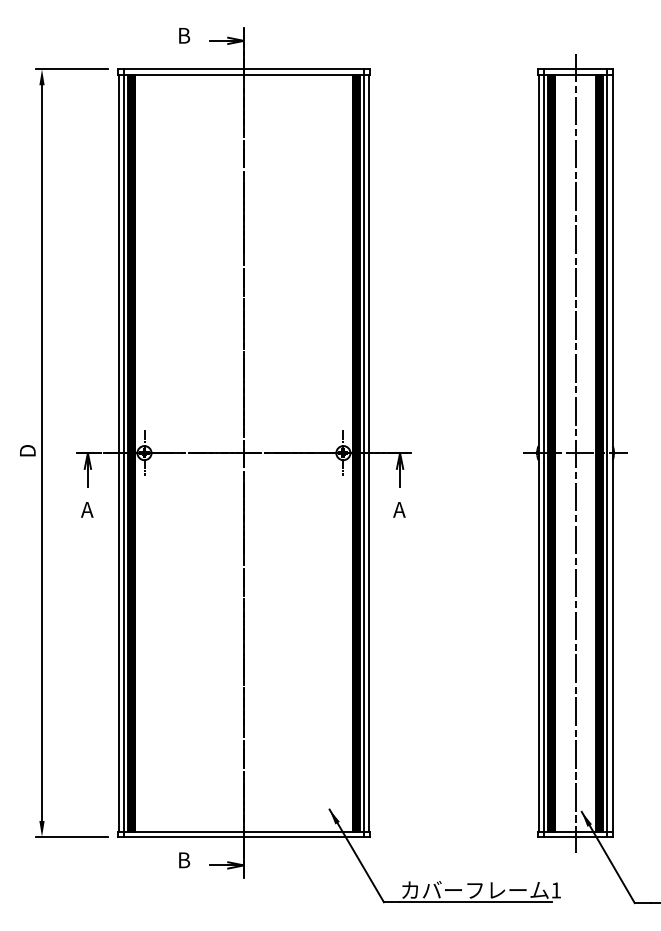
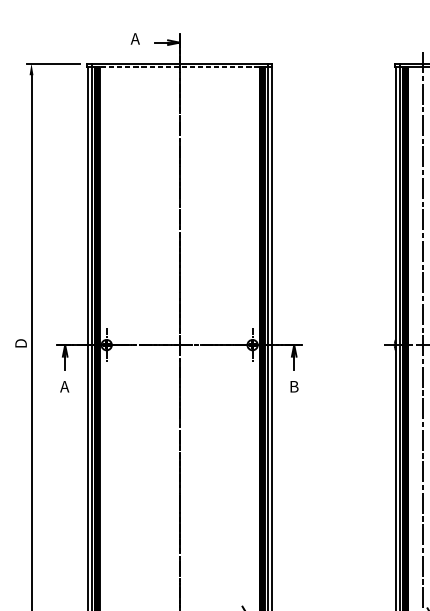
text: (183, 35) -> (135, 38), B -> A
line: (243, 74) -> (179, 67), solid -> dashed
text: (399, 509) -> (293, 386), A -> B

